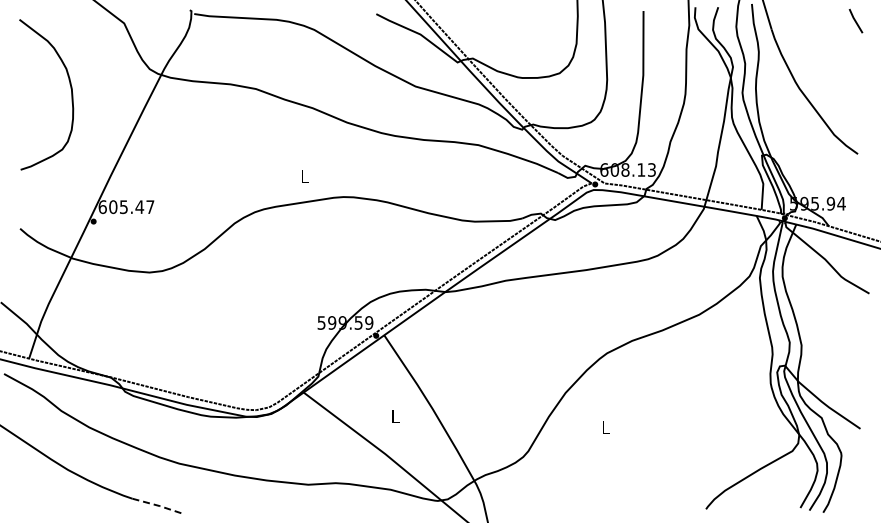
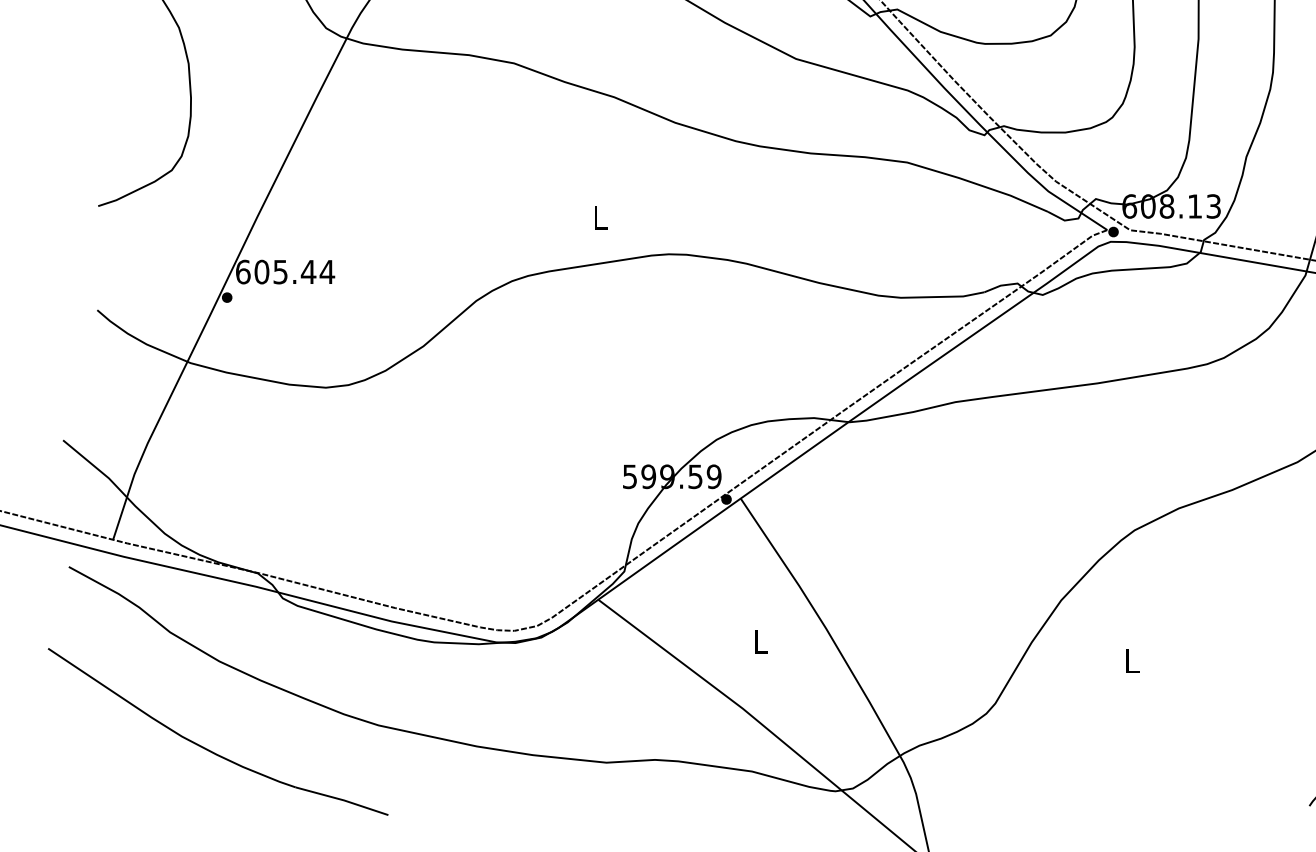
text: (150, 206) -> (327, 270), 605.47 -> 605.44
line: (159, 506) -> (343, 801), dashed -> solid

